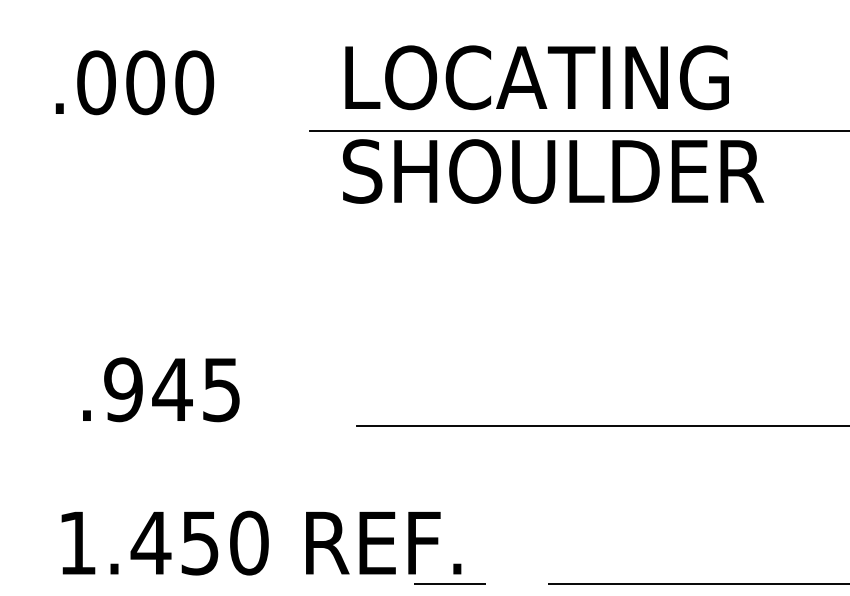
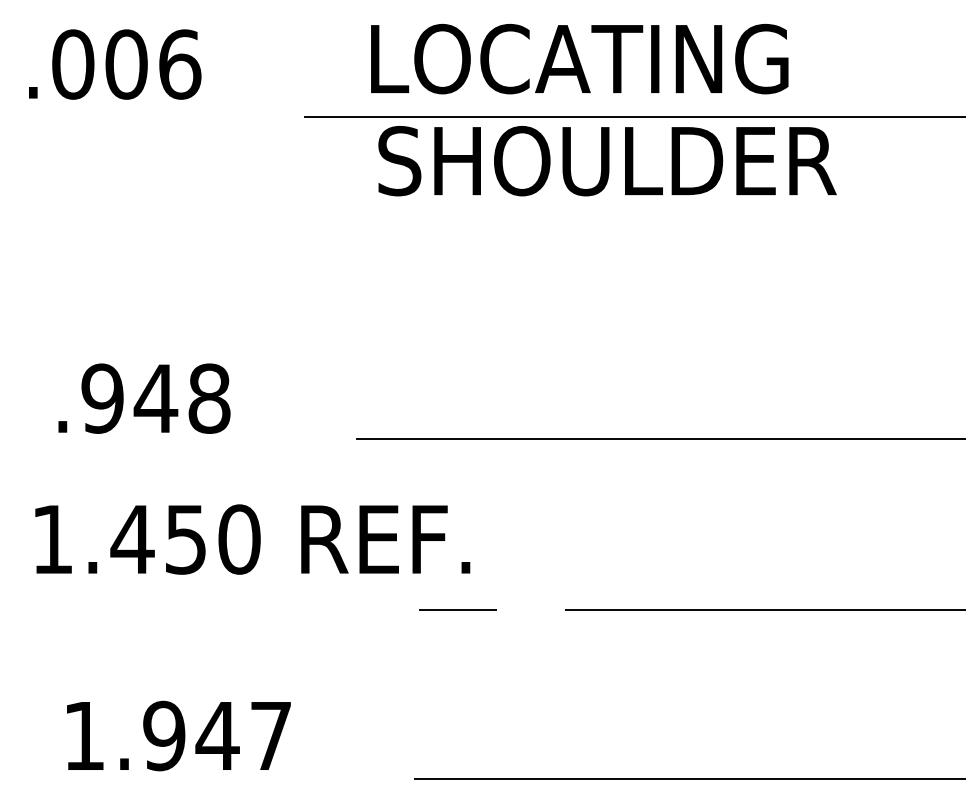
text: (536, 77) -> (579, 58), moved
text: (195, 82) -> (180, 64), .000 -> .006
text: (553, 171) -> (607, 161), moved
text: (221, 389) -> (209, 398), .945 -> .948
text: (261, 543) -> (252, 539), moved

